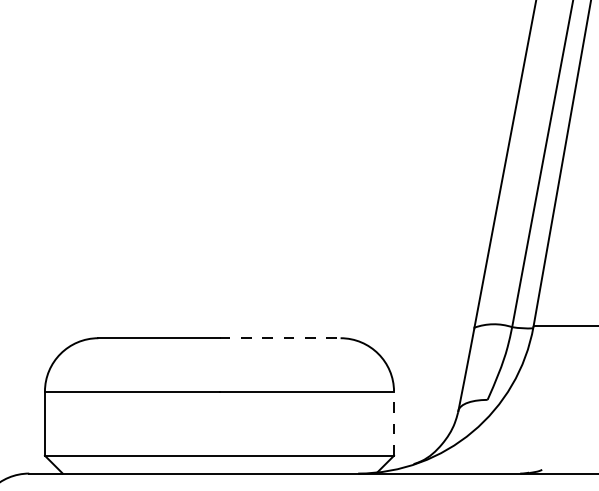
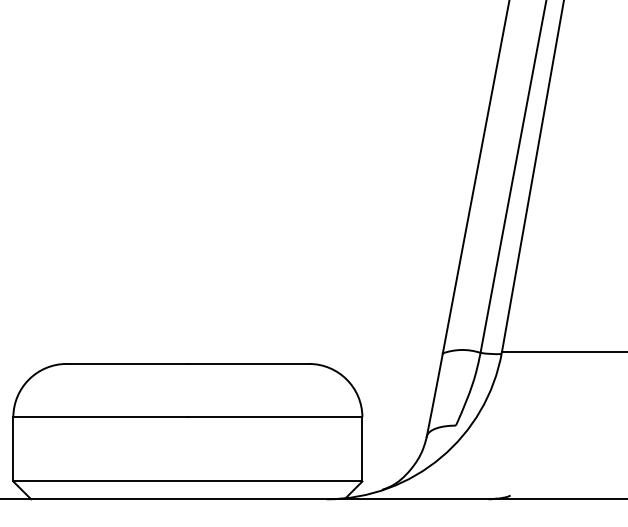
line: (280, 337) -> (248, 363), dashed -> solid
line: (394, 422) -> (362, 448), dashed -> solid

